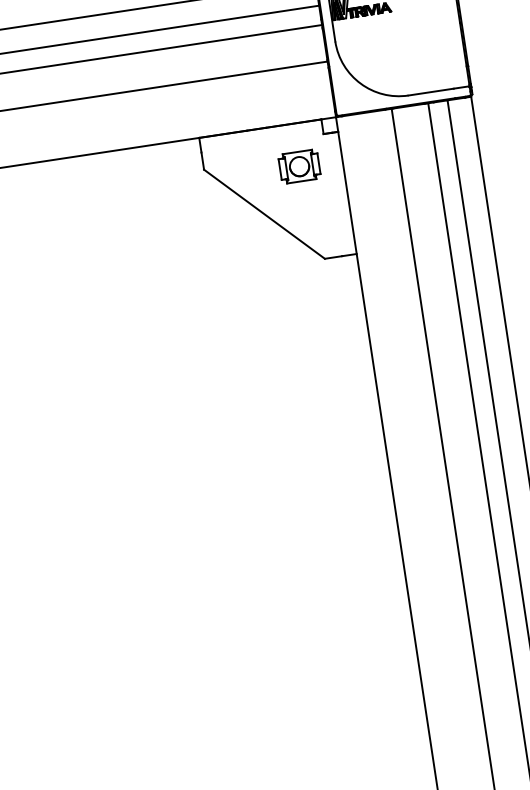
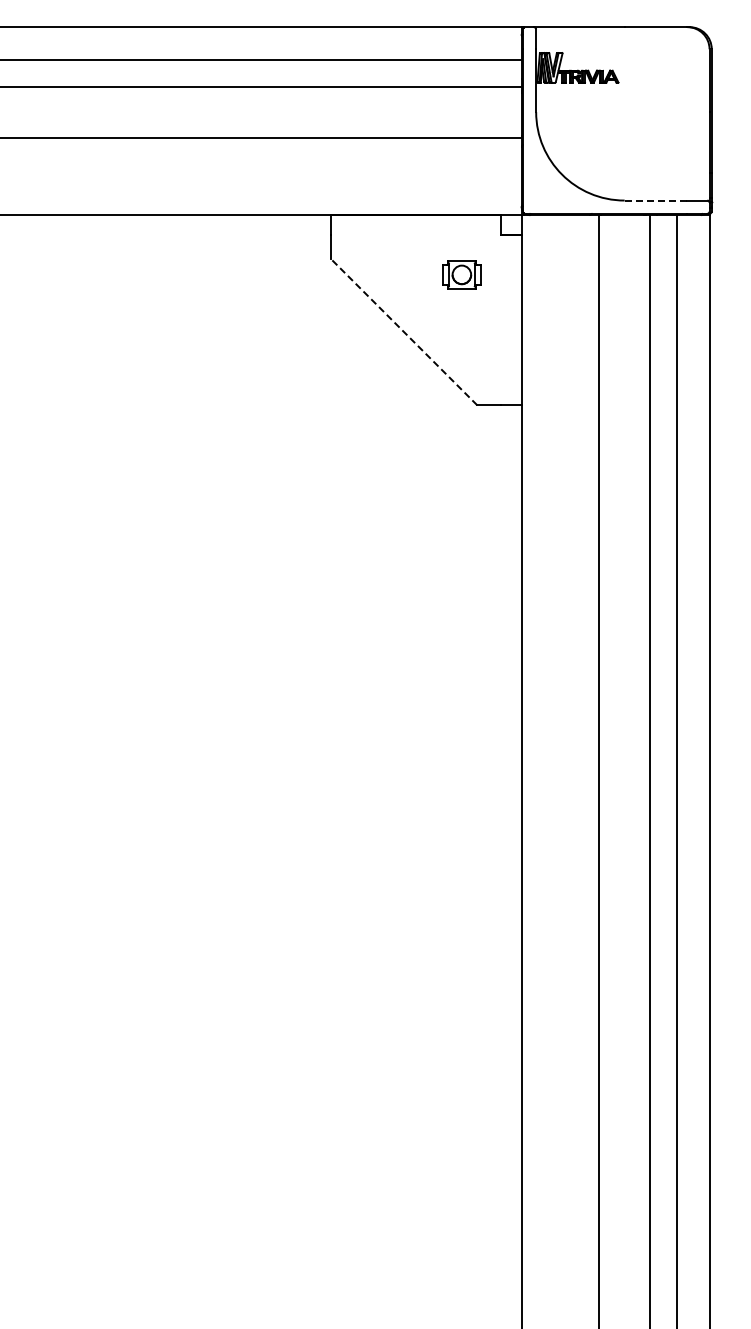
line: (431, 92) -> (656, 200), solid -> dashed
part: (299, 166) -> (461, 274), size x0.7
line: (264, 214) -> (404, 332), solid -> dashed

